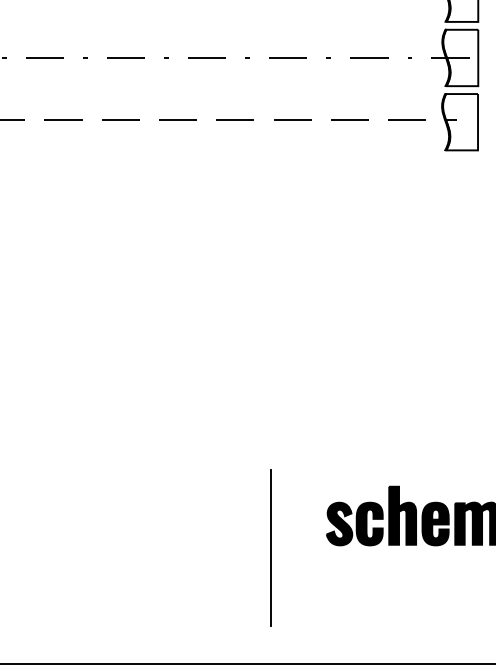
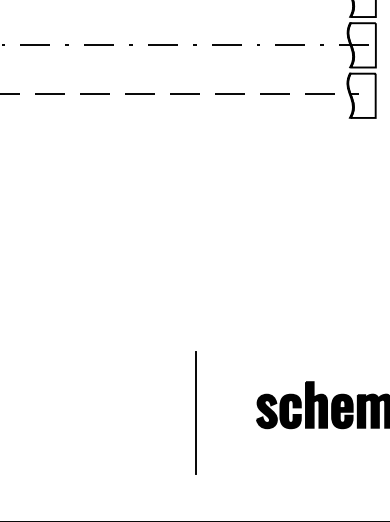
line: (270, 547) -> (195, 412), moved

